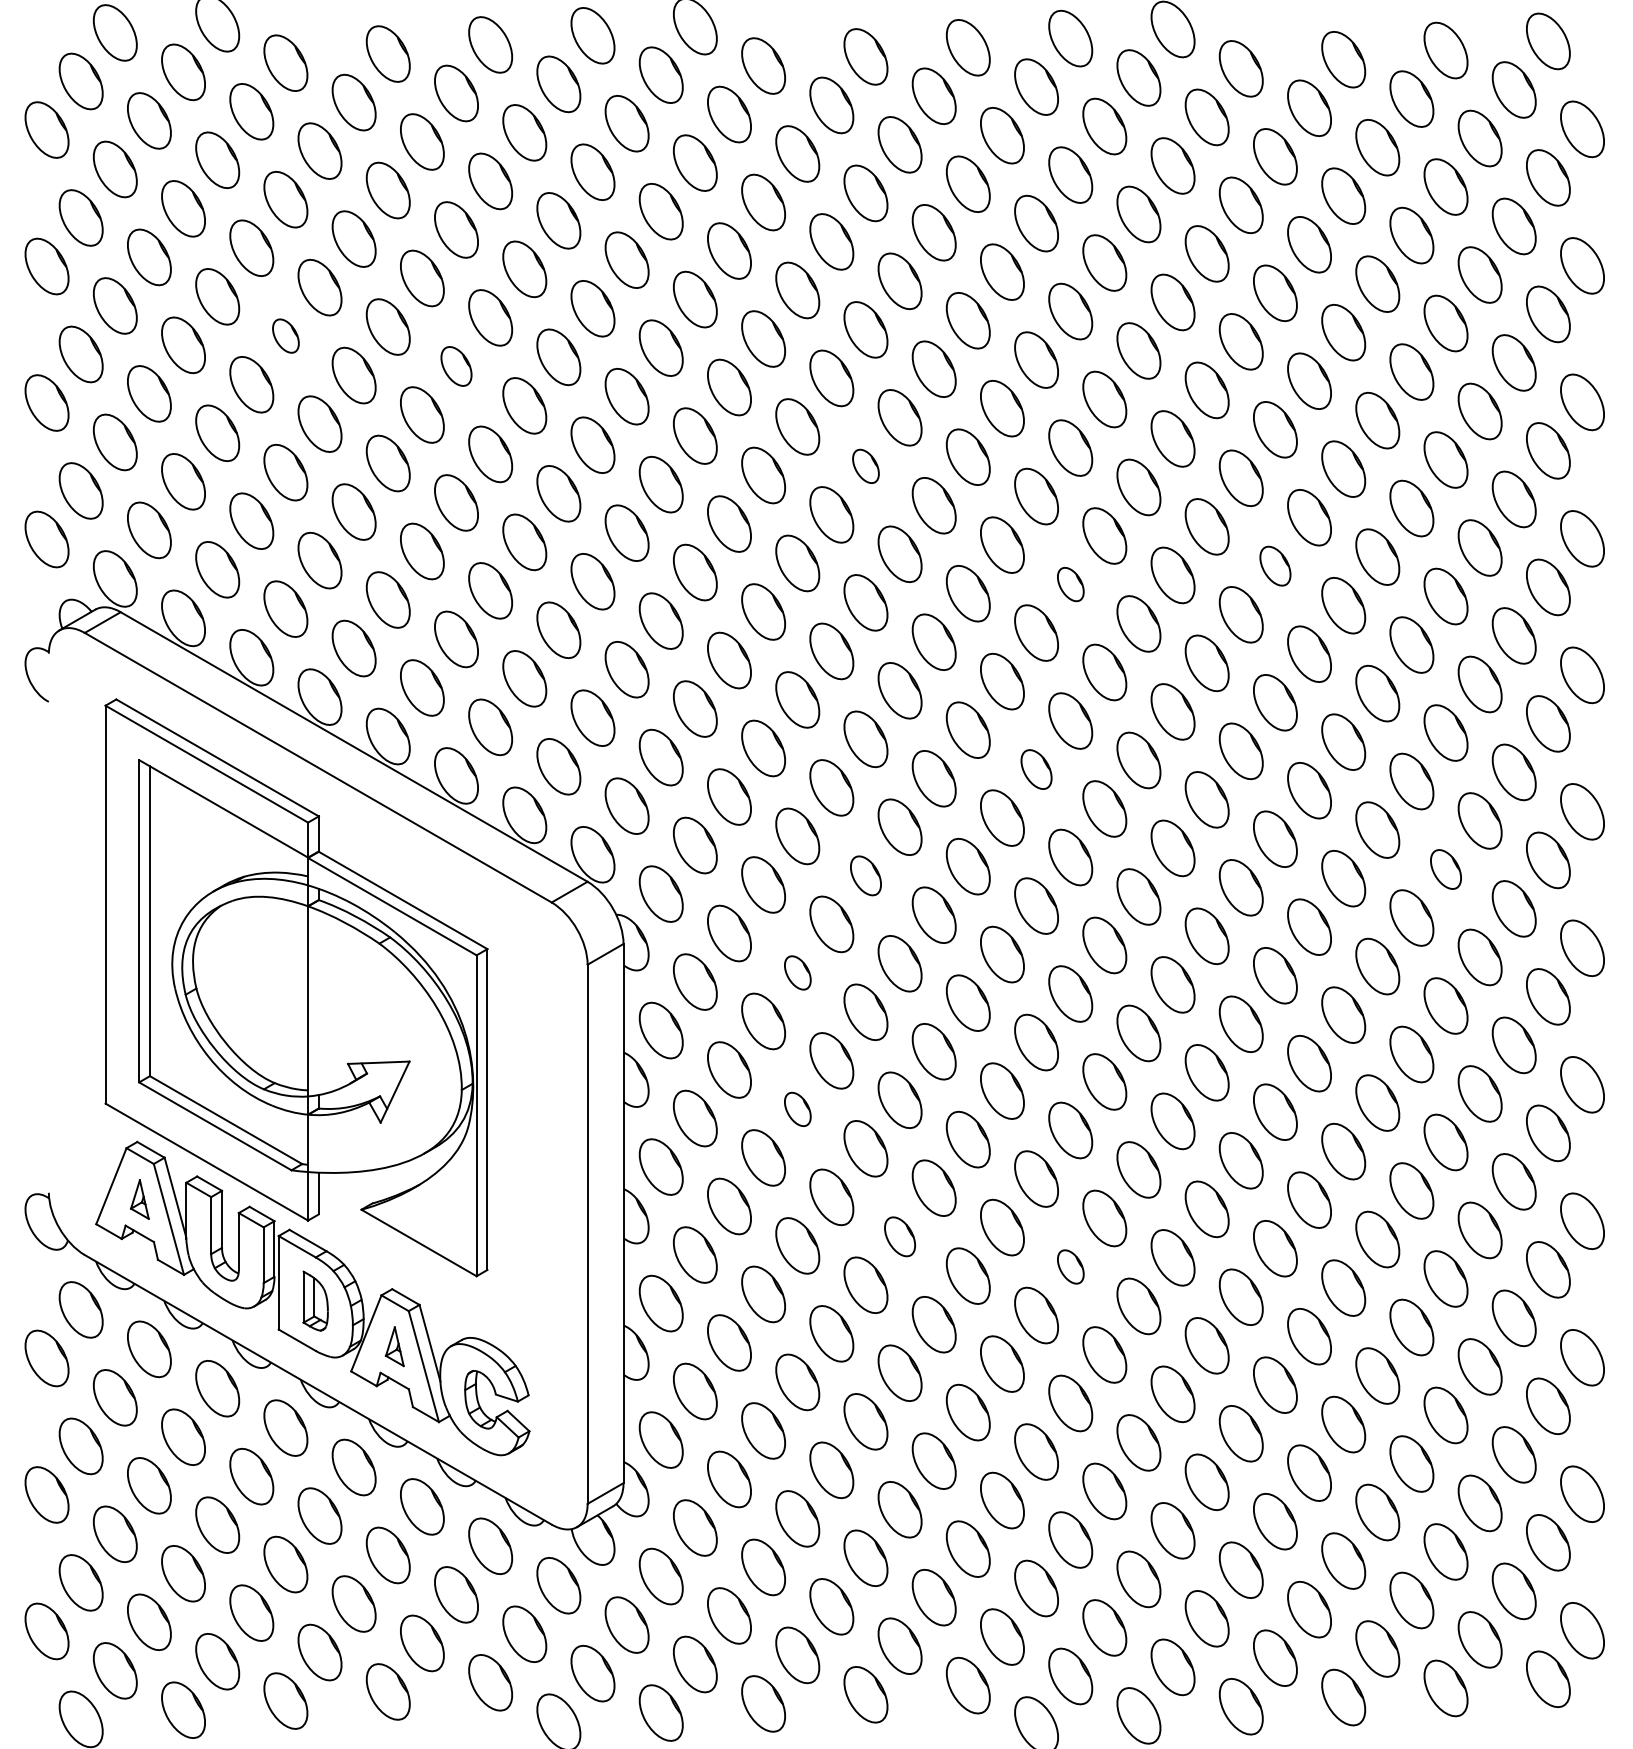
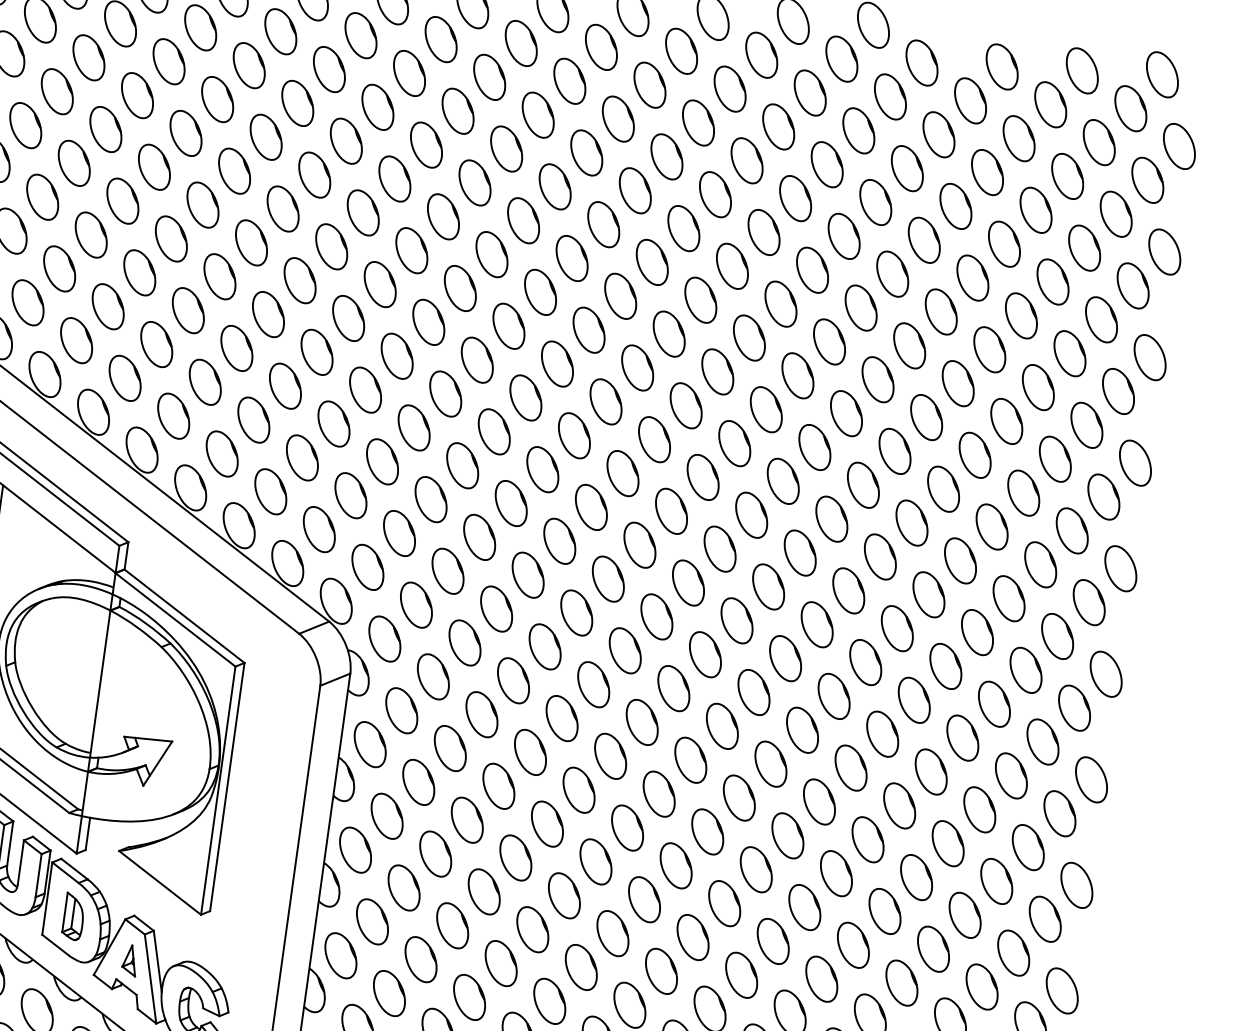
part: (285, 335) -> (154, 166), size x1.67
part: (456, 366) -> (283, 209), size x1.43
part: (865, 466) -> (588, 330), size x1.67
part: (1275, 565) -> (895, 450), size x1.43
part: (1070, 584) -> (734, 443), size x1.67
part: (1036, 769) -> (688, 582), size x1.43
part: (1445, 869) -> (994, 704), size x1.43
part: (865, 875) -> (544, 646), size x1.43
part: (797, 972) -> (481, 714), size x1.67
part: (797, 1109) -> (467, 820), size x1.67
part: (899, 1236) -> (532, 929), size x1.43
part: (1070, 1266) -> (661, 970), size x1.67

